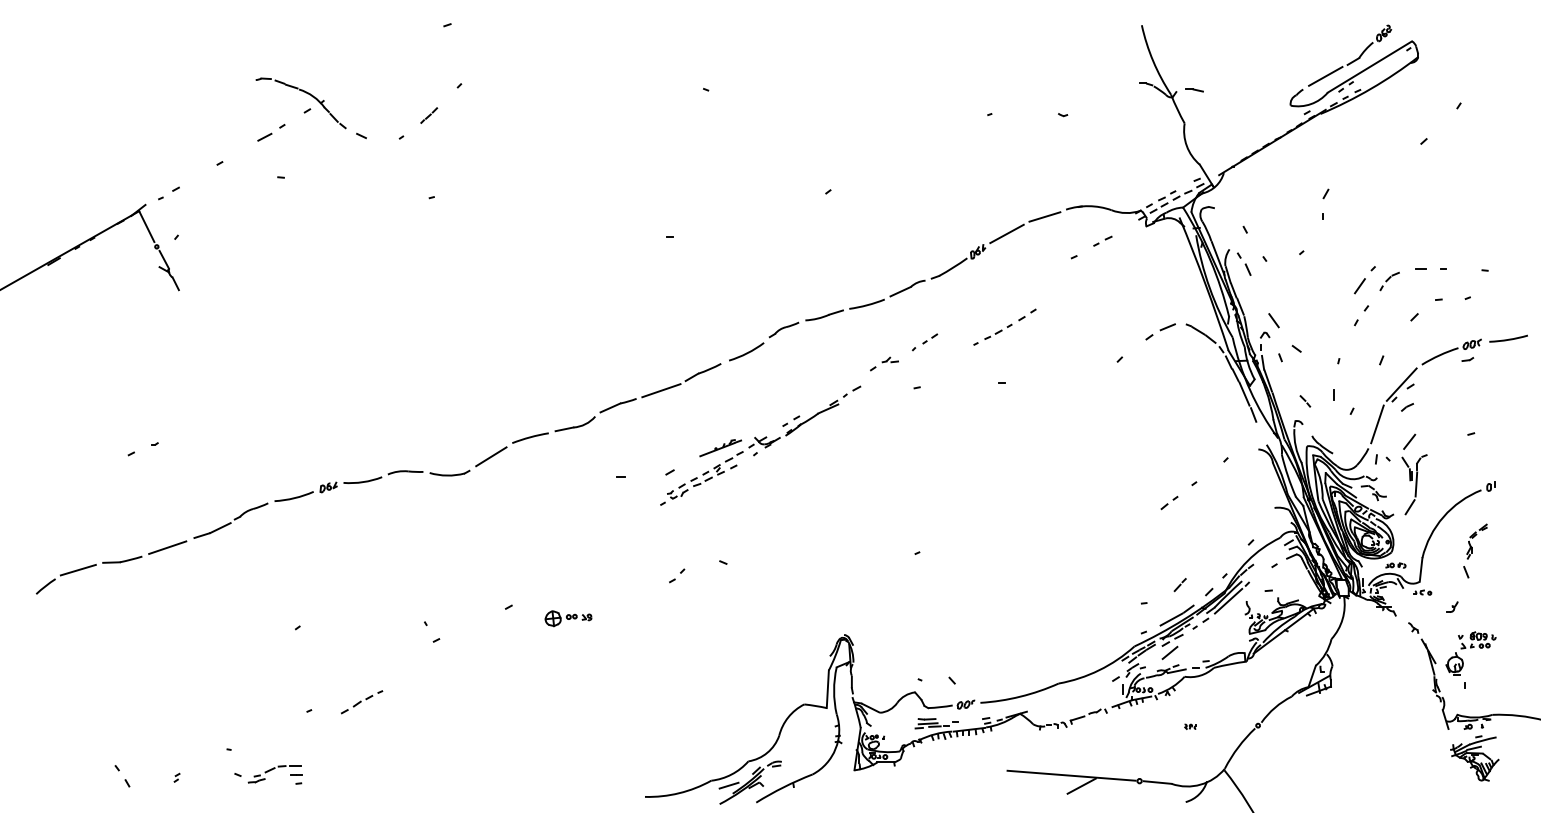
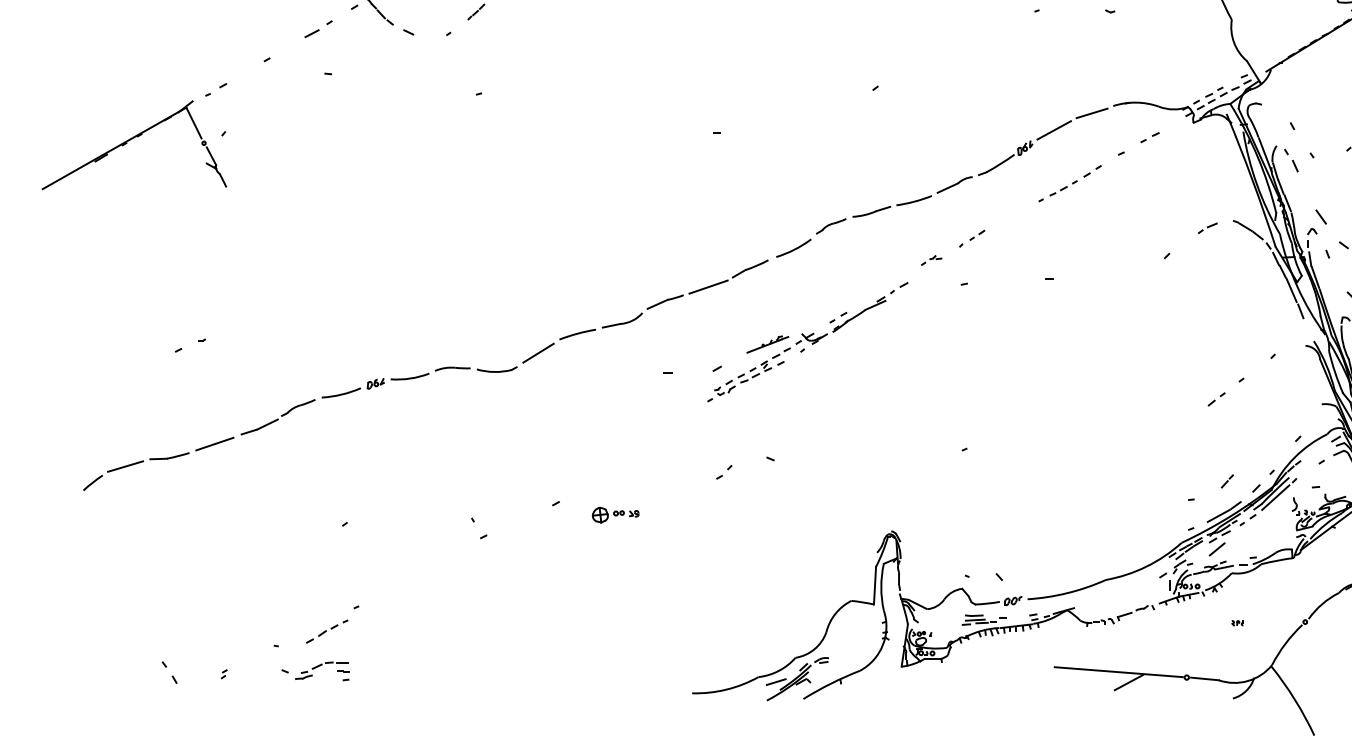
part: (1004, 326) -> (1069, 182), moved
part: (1160, 331) -> (1207, 227), size x0.62
part: (884, 363) -> (931, 259), size x0.71
part: (362, 702) -> (327, 631), moved

